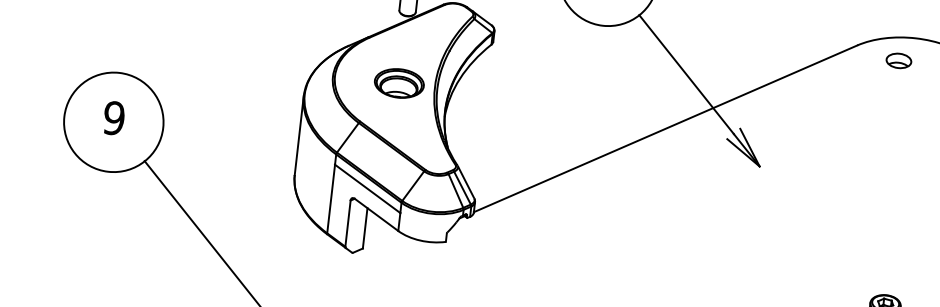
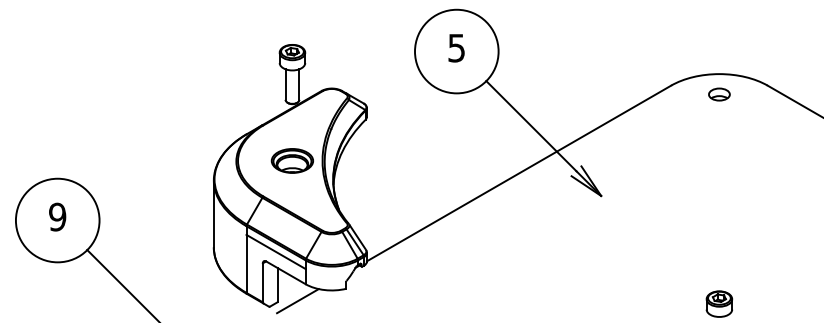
part: (899, 60) -> (719, 94), moved
line: (386, 250) -> (297, 301), added

